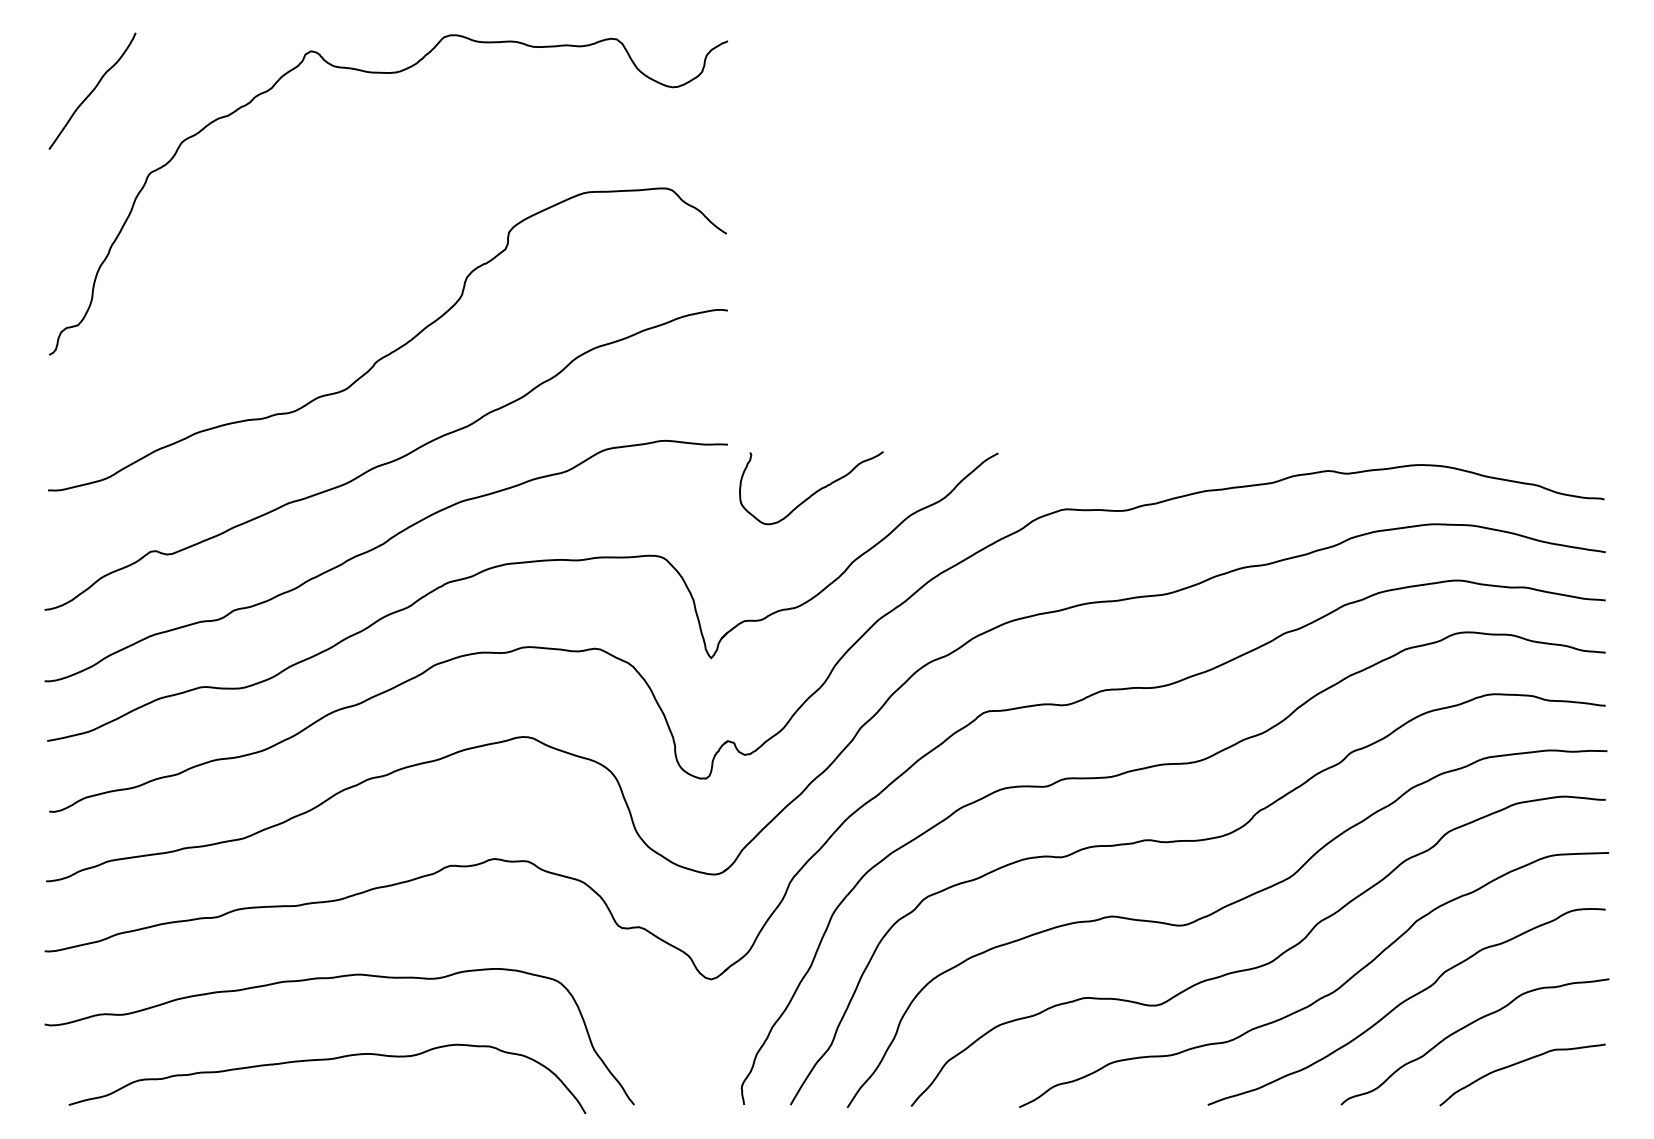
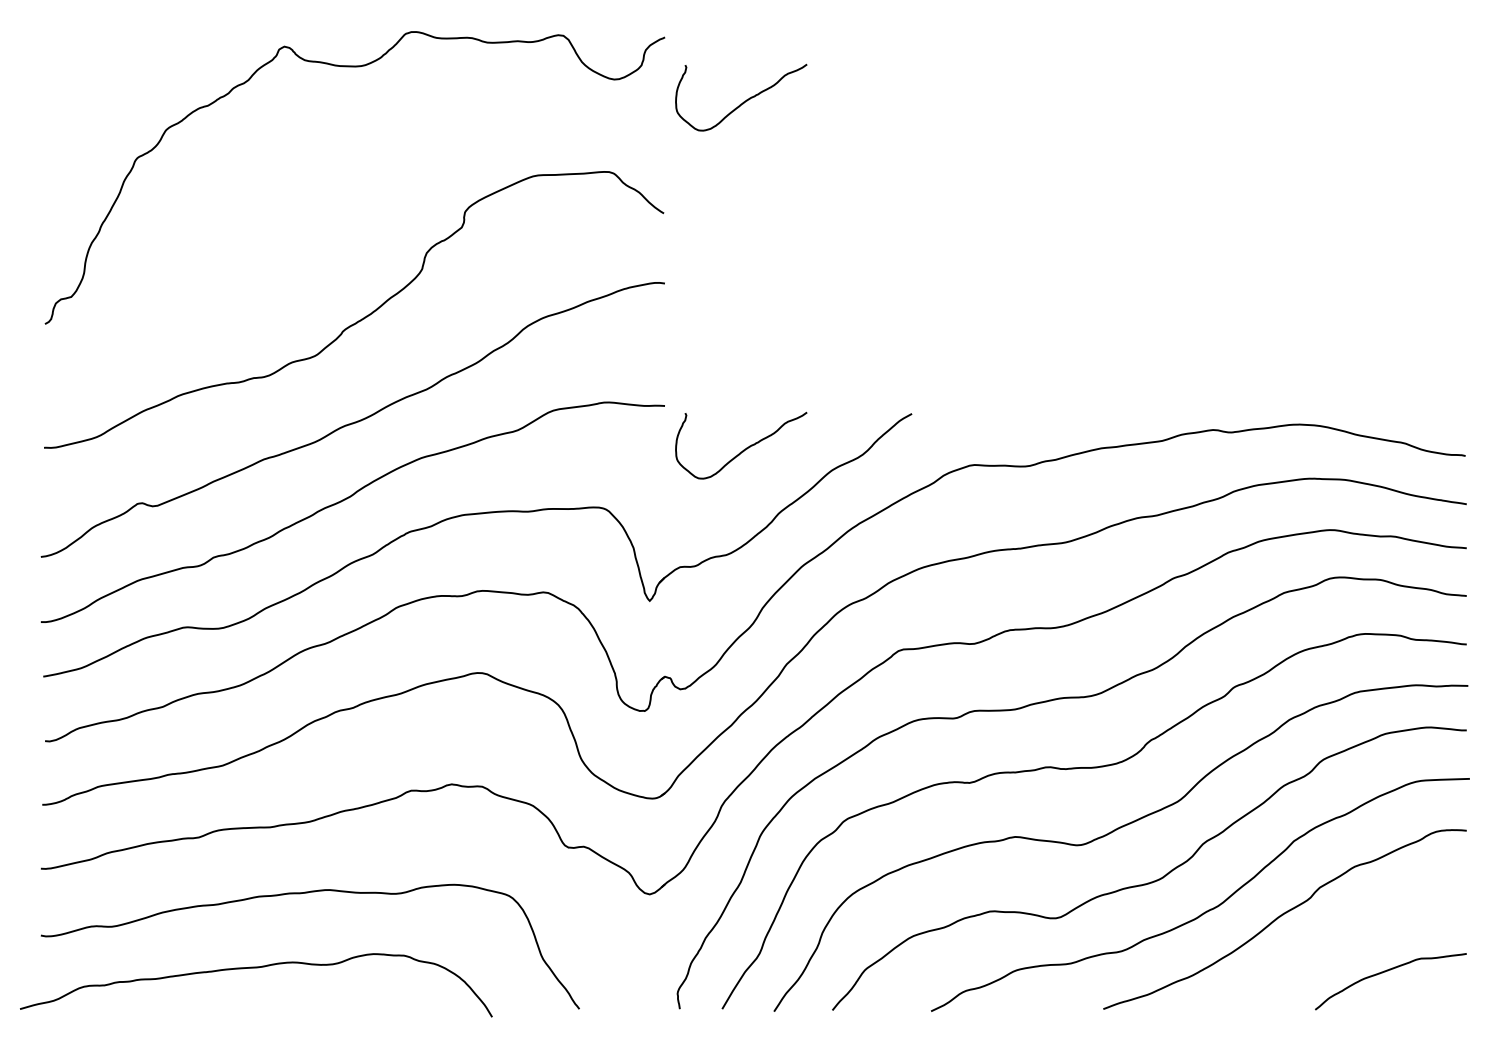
curve: (92, 90) -> (84, 82), removed
curve: (815, 110) -> (744, 100), added
curve: (1466, 1027) -> (1339, 938), removed
curve: (327, 1060) -> (256, 968), moved

